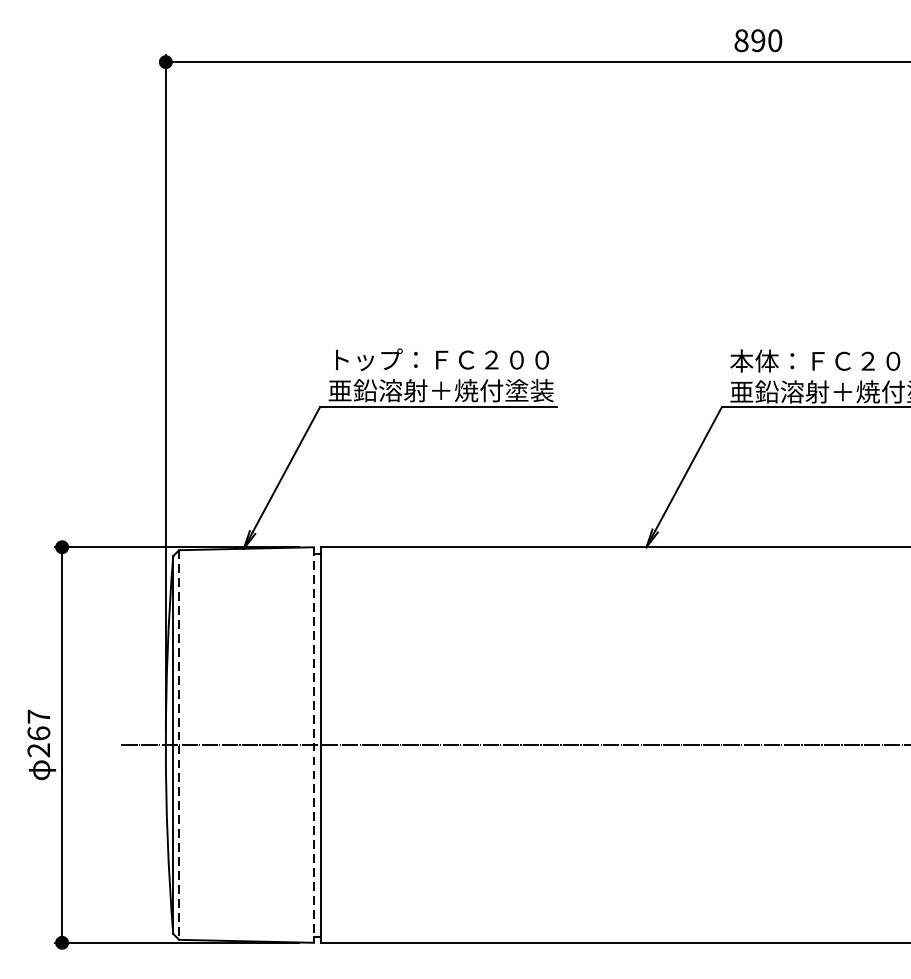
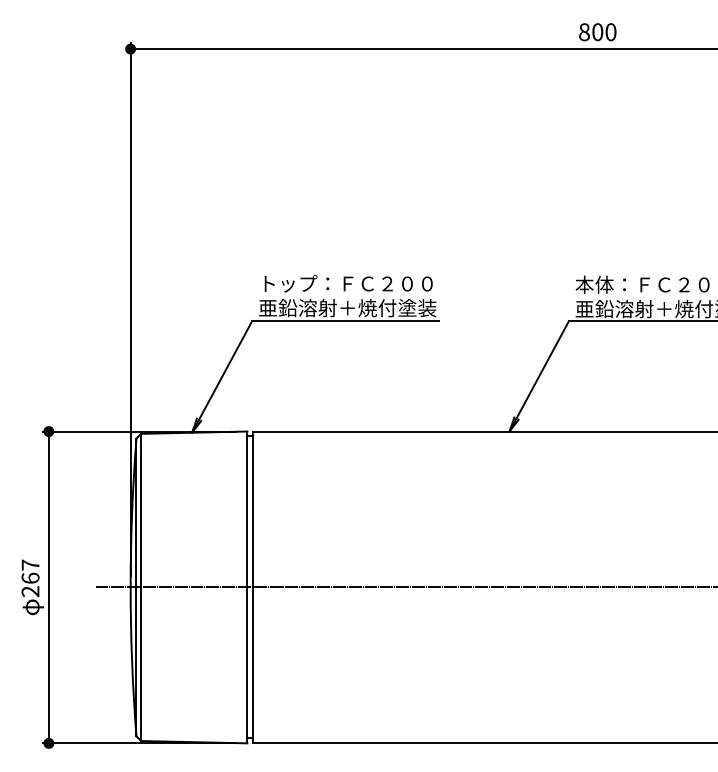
text: (758, 41) -> (597, 32), 890 -> 800
line: (179, 745) -> (141, 587), dashed -> solid
line: (314, 745) -> (247, 587), dashed -> solid

